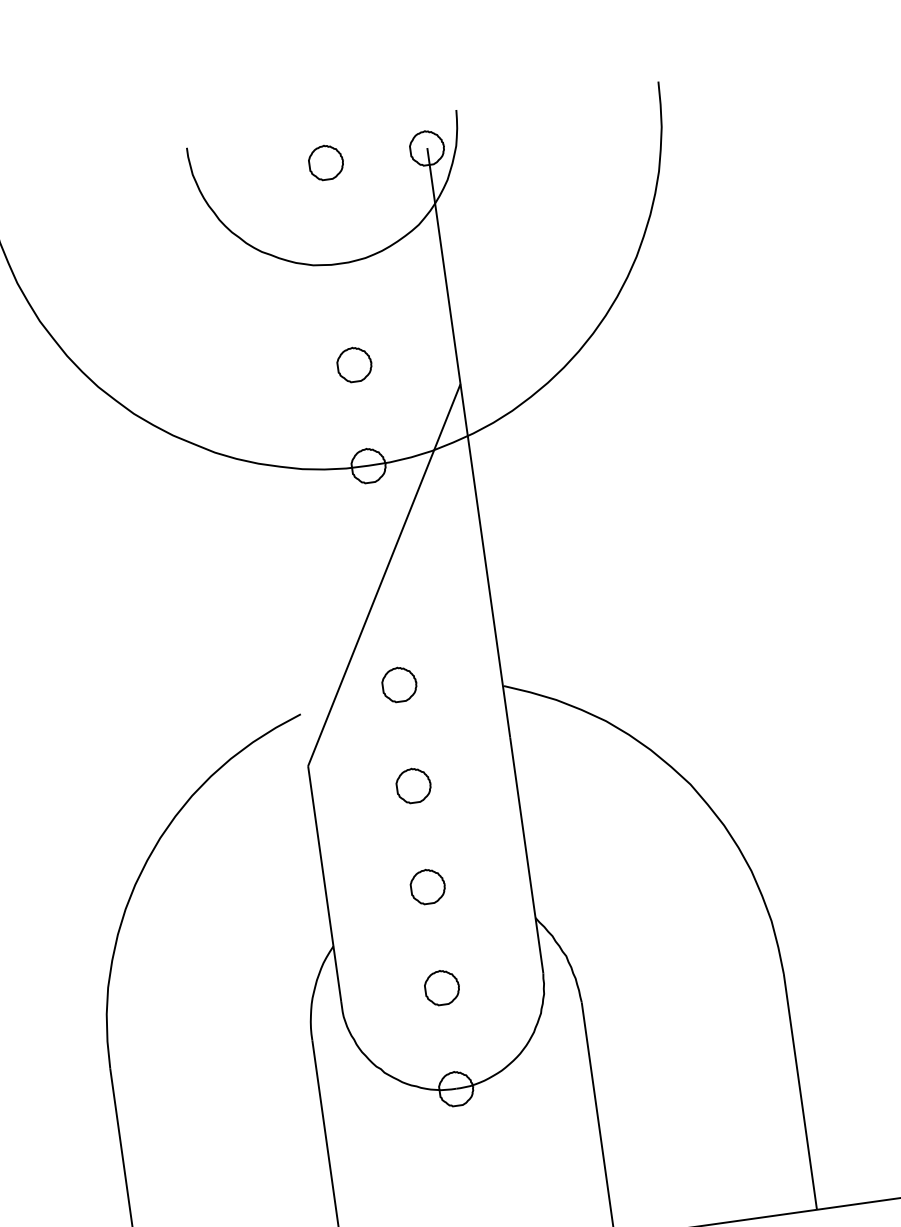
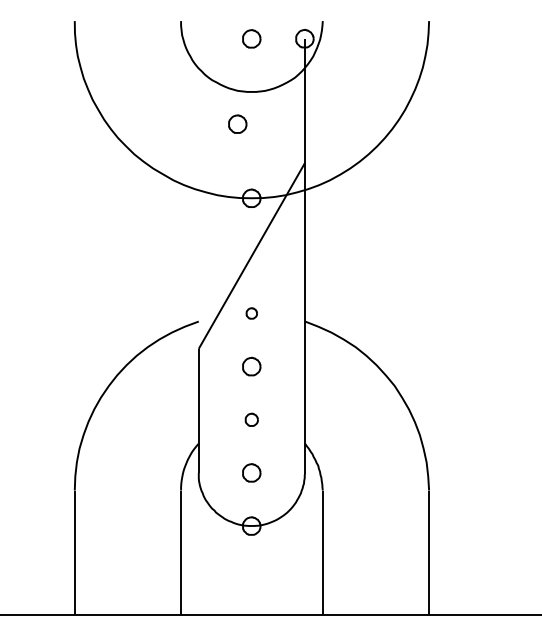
part: (353, 363) -> (237, 123), moved
part: (398, 684) -> (251, 313), size x0.6
part: (427, 886) -> (251, 419), size x0.7

